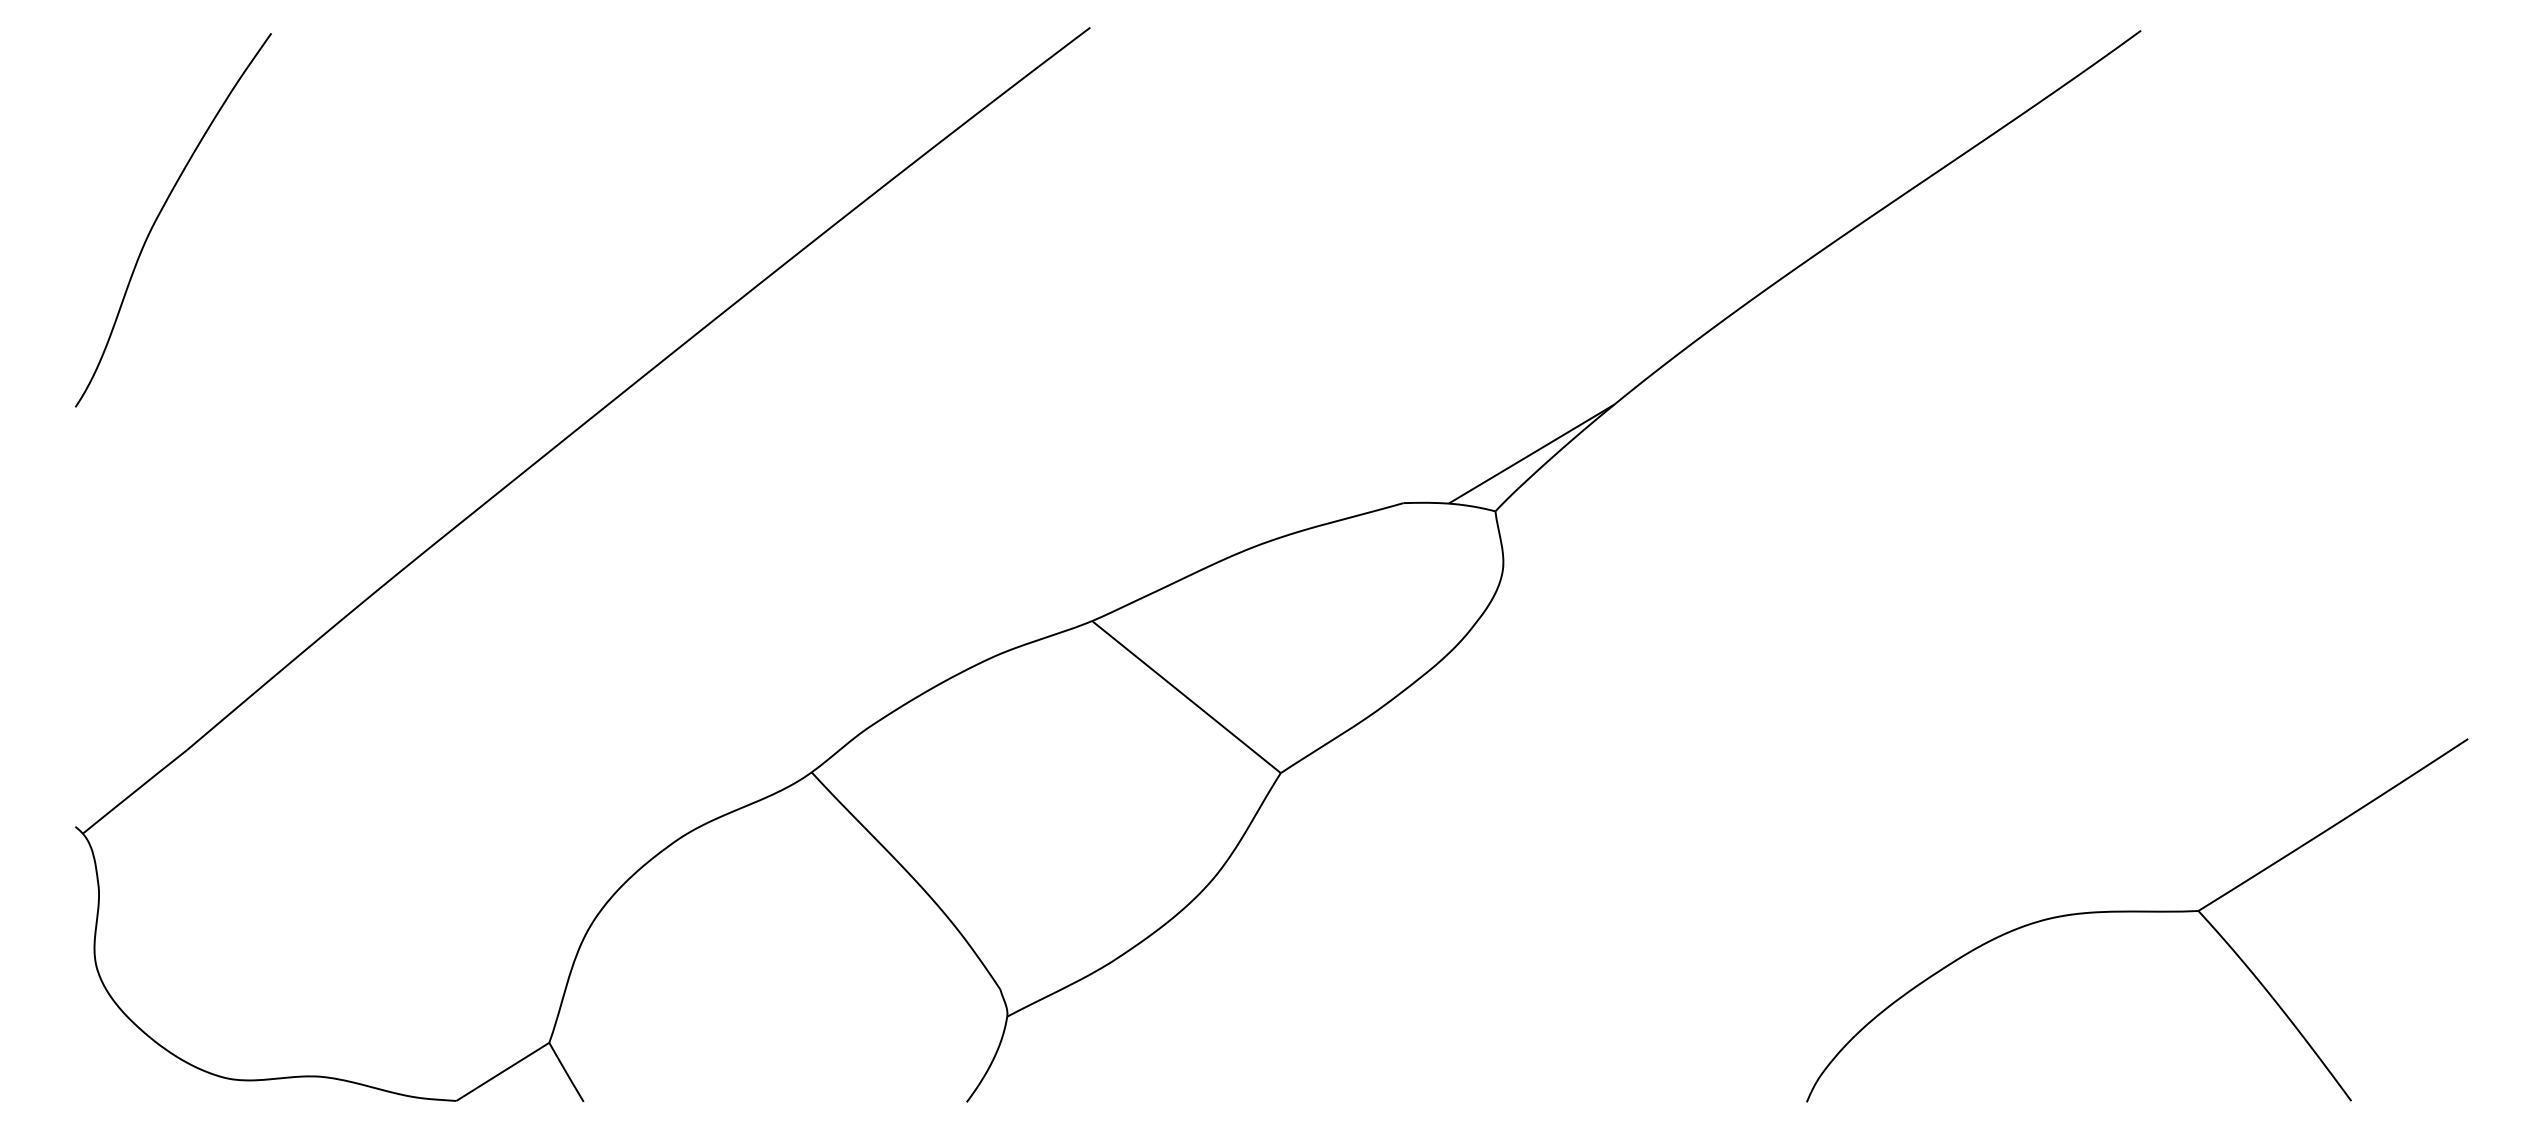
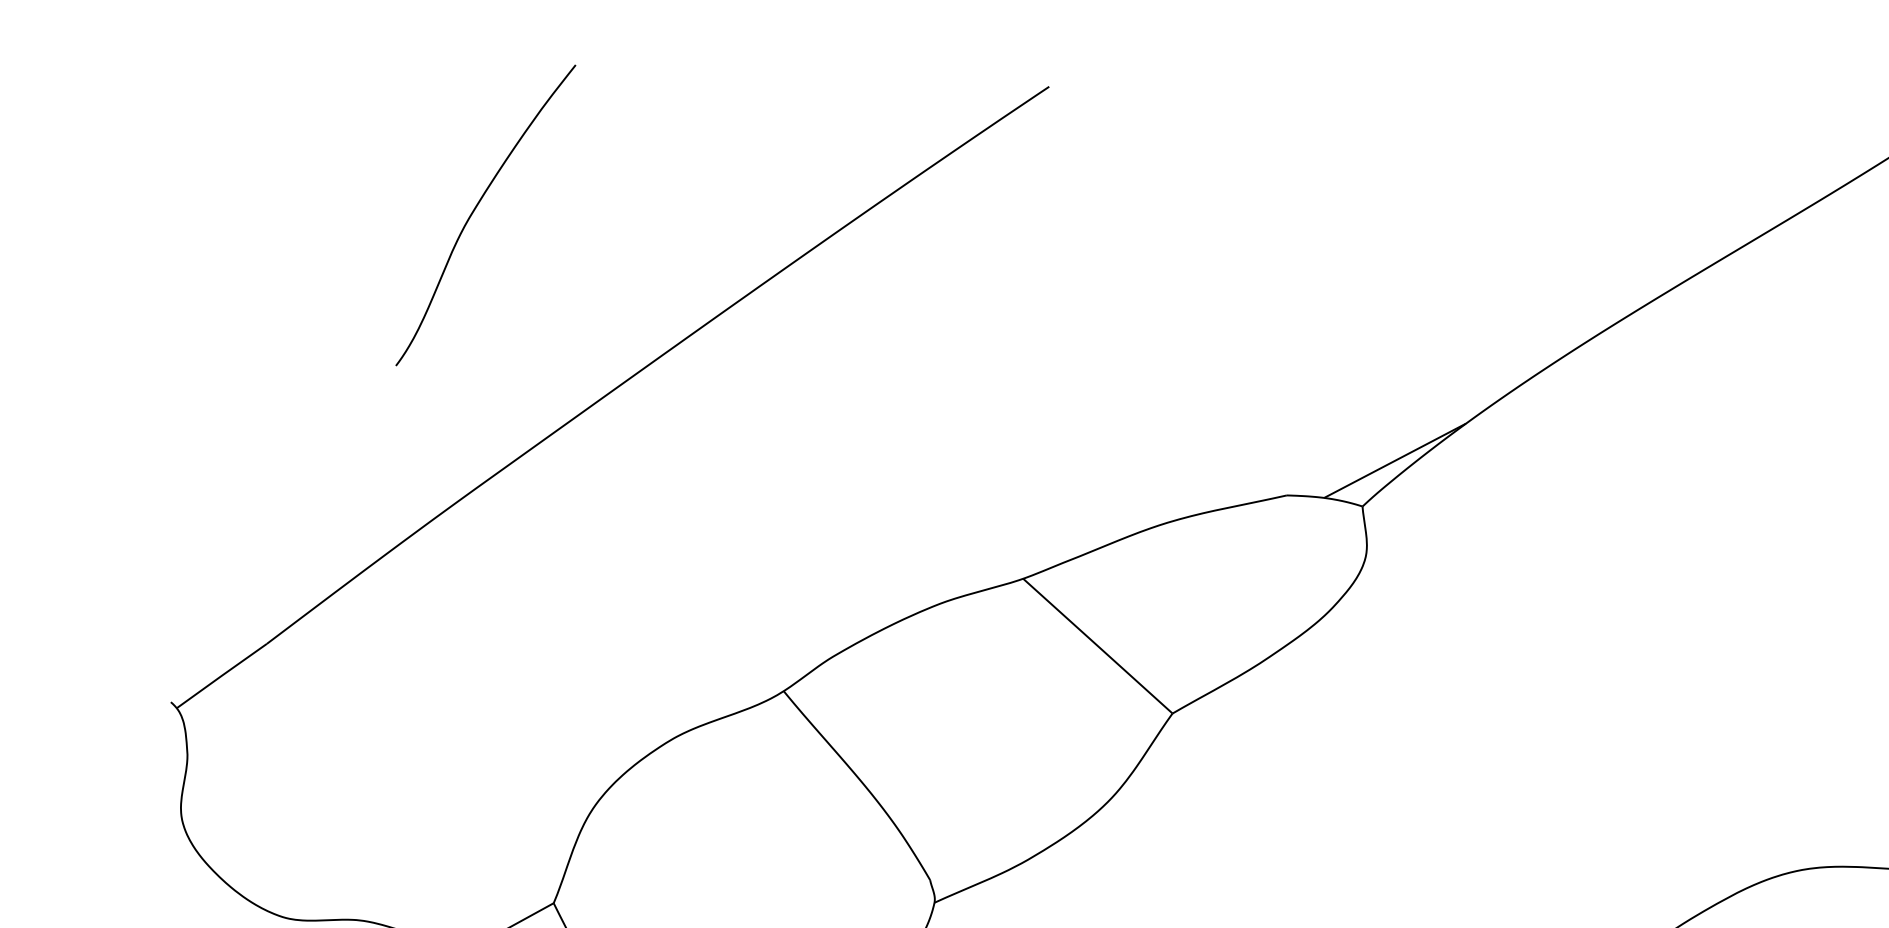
curve: (160, 214) -> (475, 210), moved

